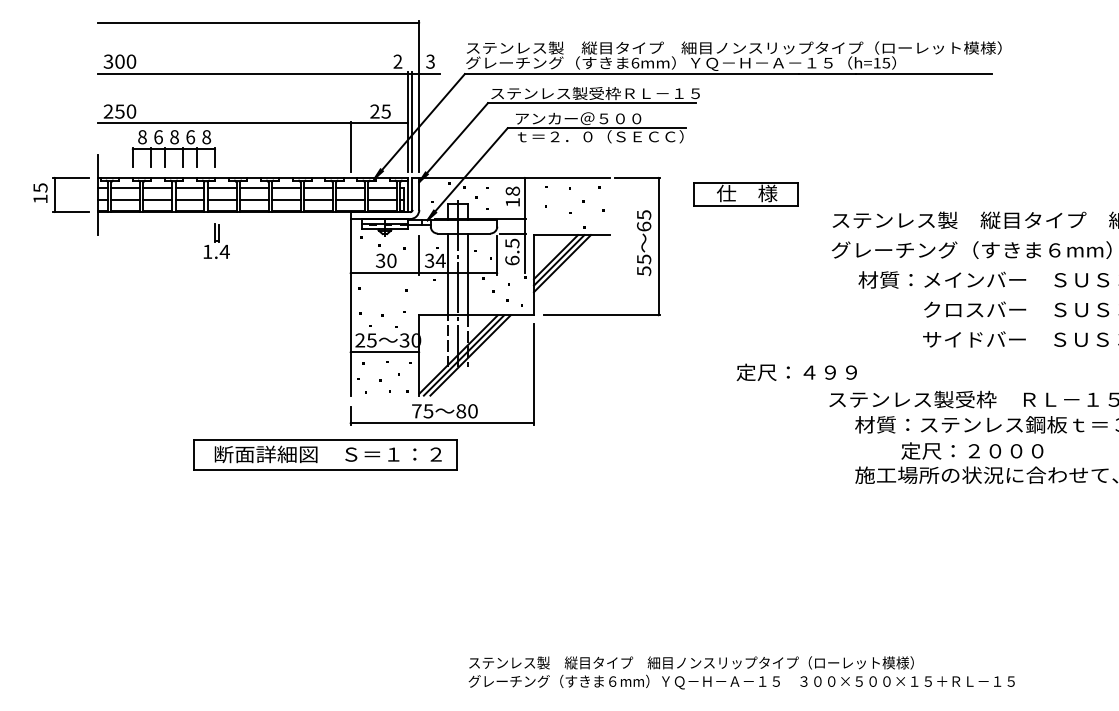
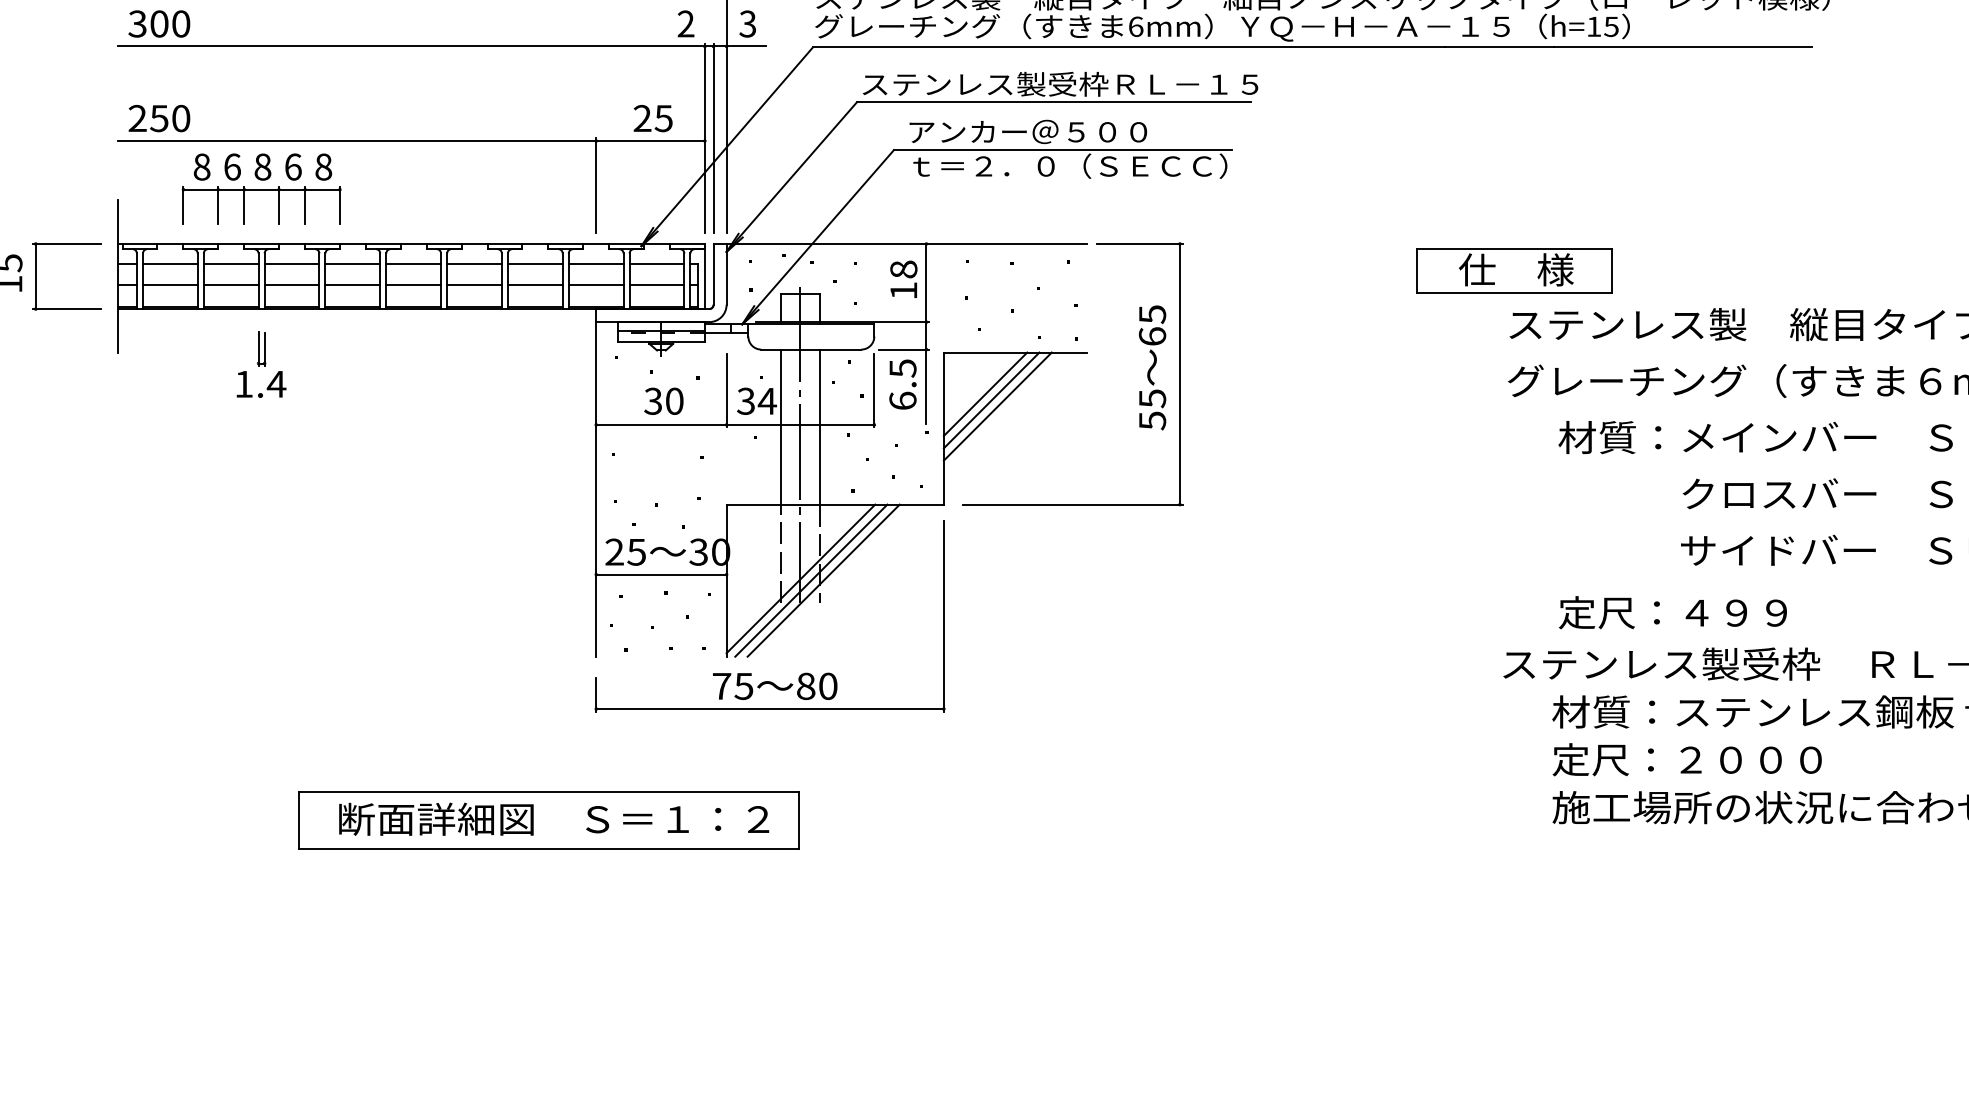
part: (745, 194) -> (1513, 271), moved
part: (216, 240) -> (260, 362), moved
text: (796, 371) -> (1672, 610), moved
text: (972, 450) -> (1687, 758), moved
part: (325, 454) -> (548, 819), moved

